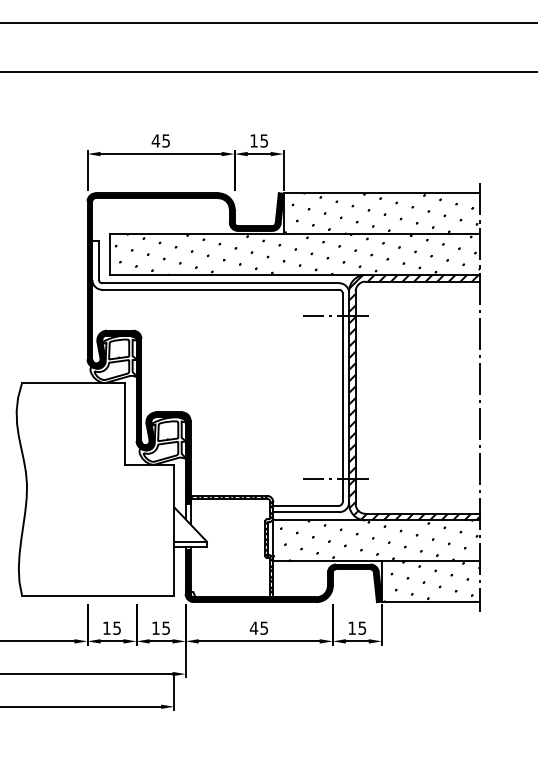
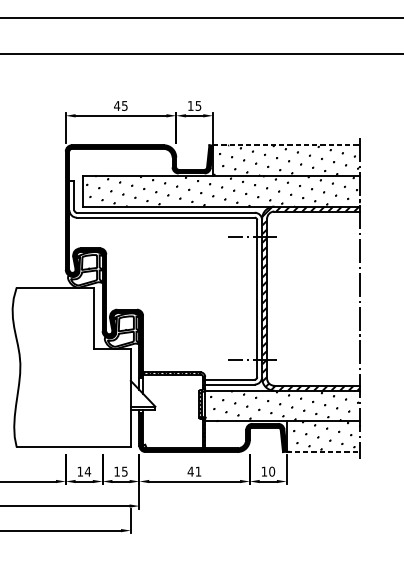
line: (382, 193) -> (287, 145), solid -> dashed
line: (431, 602) -> (323, 452), solid -> dashed
text: (116, 627) -> (87, 471), 15 -> 14
text: (263, 627) -> (197, 471), 45 -> 41
text: (362, 627) -> (272, 471), 15 -> 10

